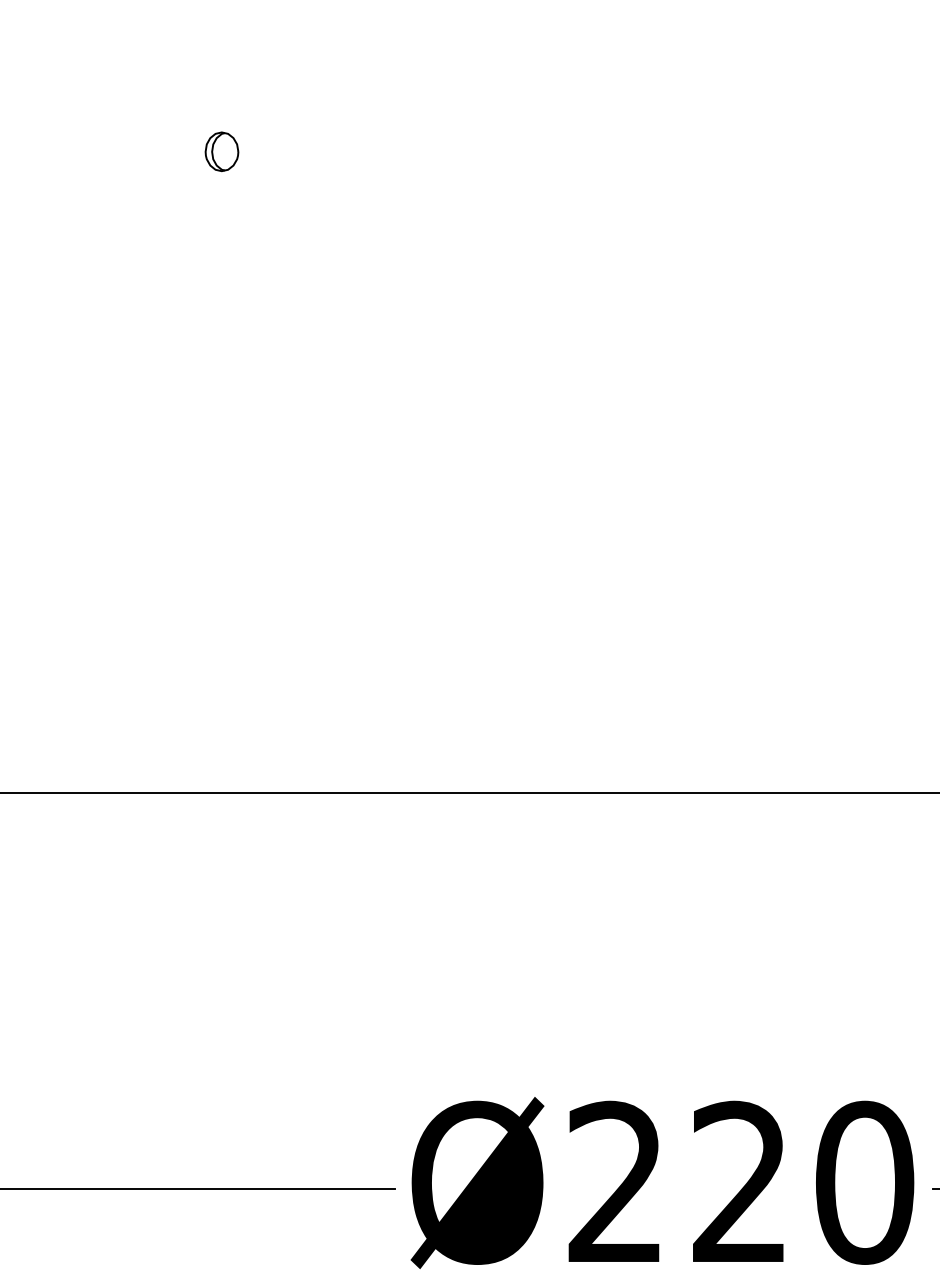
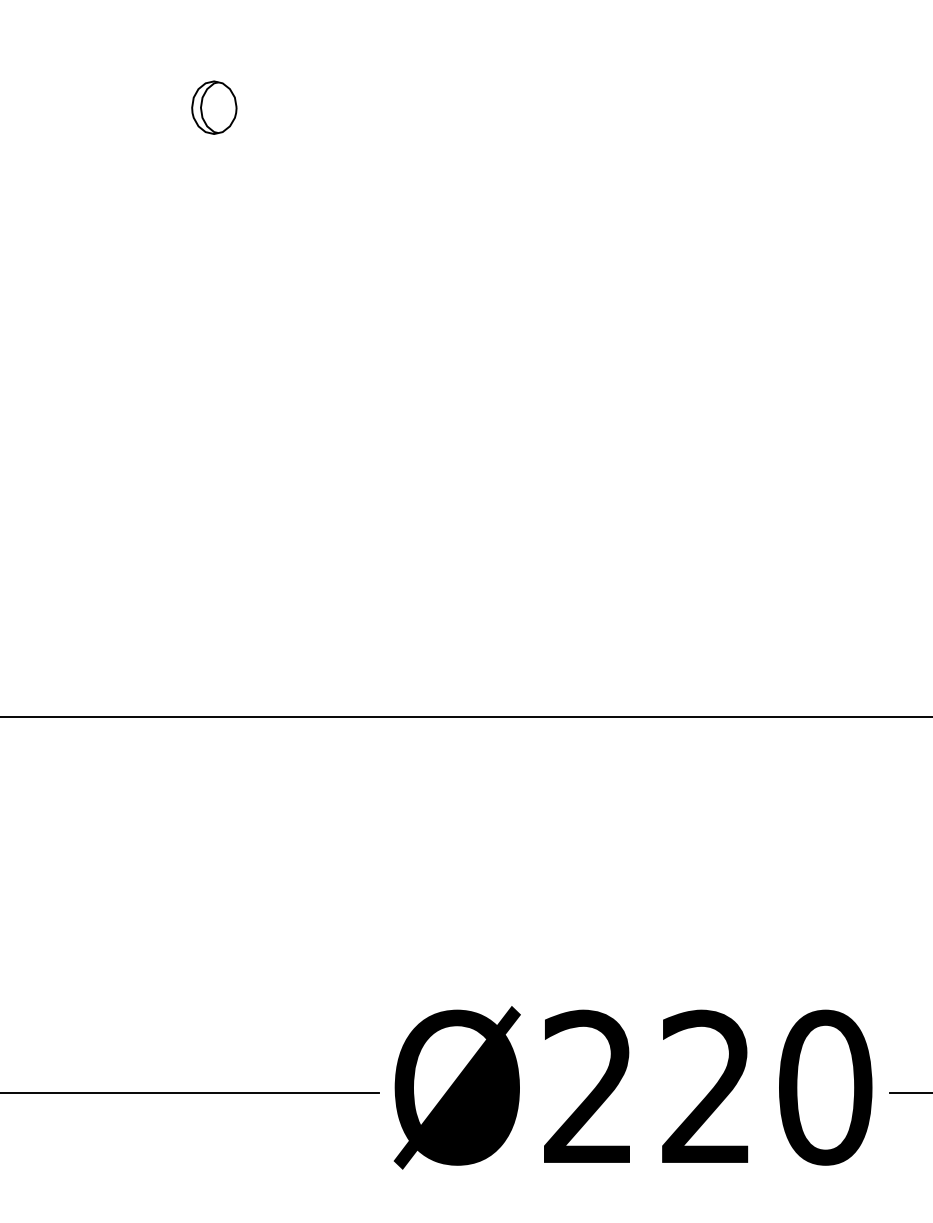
part: (222, 151) -> (214, 107), size x1.43

